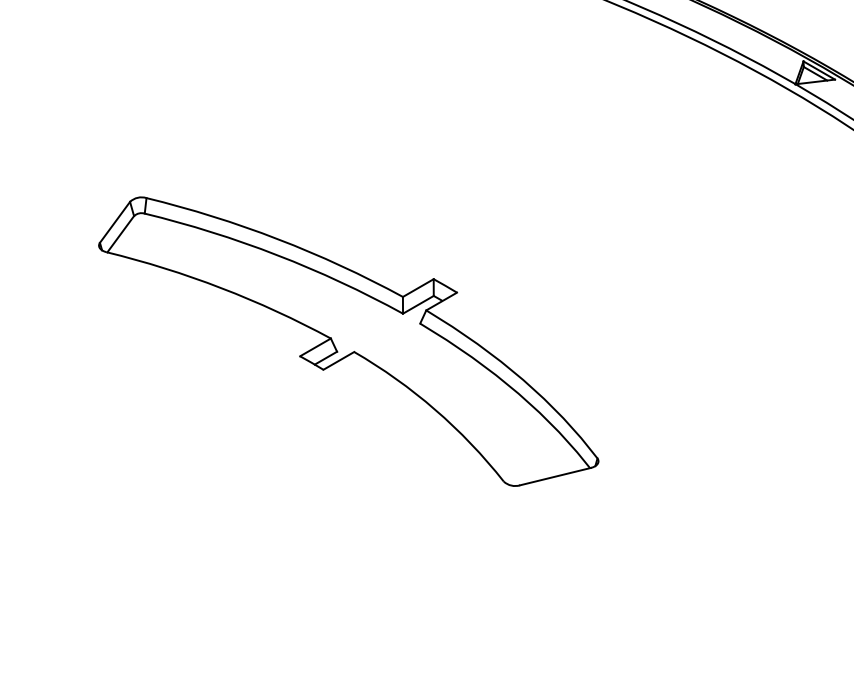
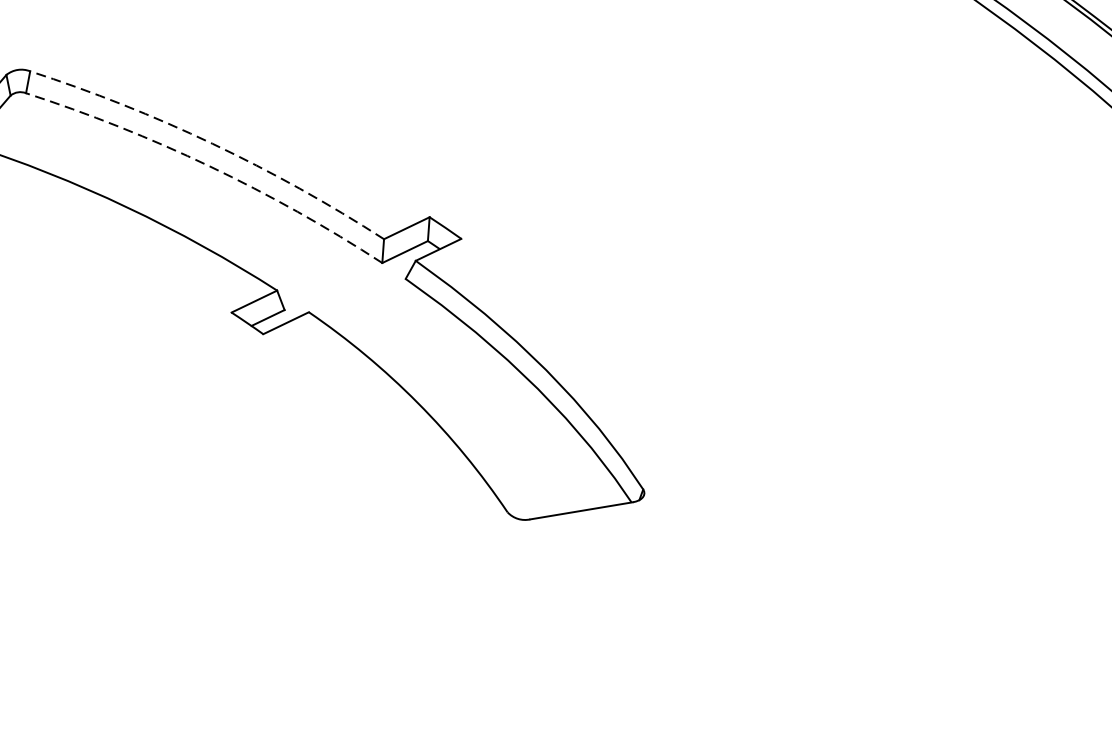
arc: (277, 239) -> (211, 144), solid -> dashed
arc: (277, 255) -> (210, 166), solid -> dashed

